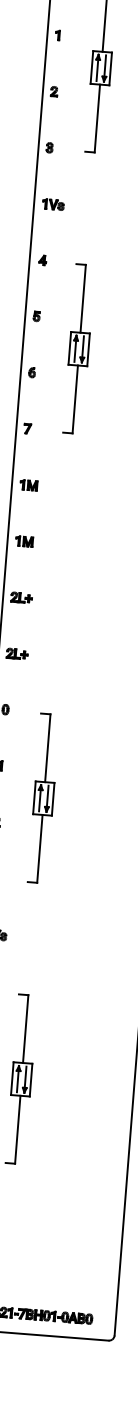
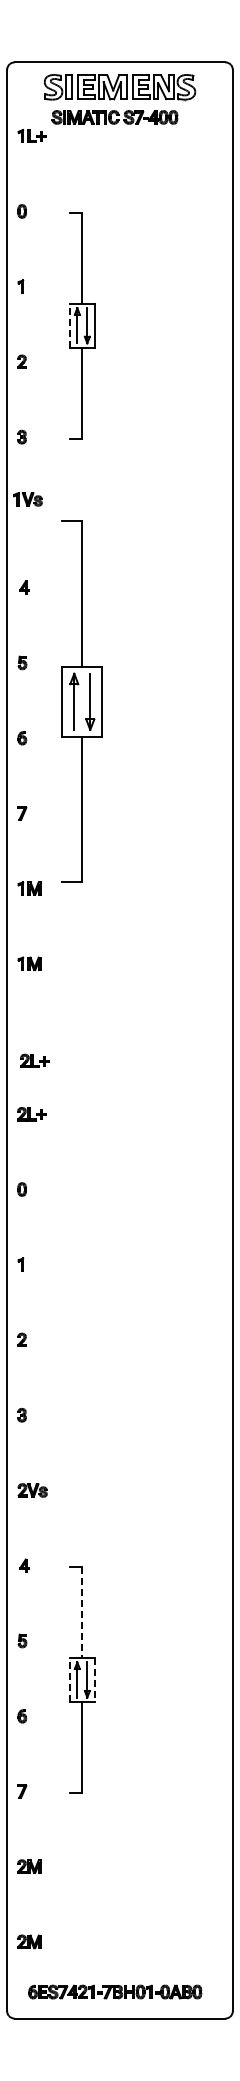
line: (91, 67) -> (69, 325), solid -> dashed
part: (53, 204) -> (27, 499), moved
part: (79, 348) -> (82, 701), size x1.6
part: (21, 597) -> (34, 1060), moved
part: (43, 798) -> (82, 1303), removed
line: (25, 1029) -> (82, 1613), solid -> dashed
line: (12, 1078) -> (69, 1679), solid -> dashed
line: (30, 1079) -> (94, 1679), solid -> dashed

